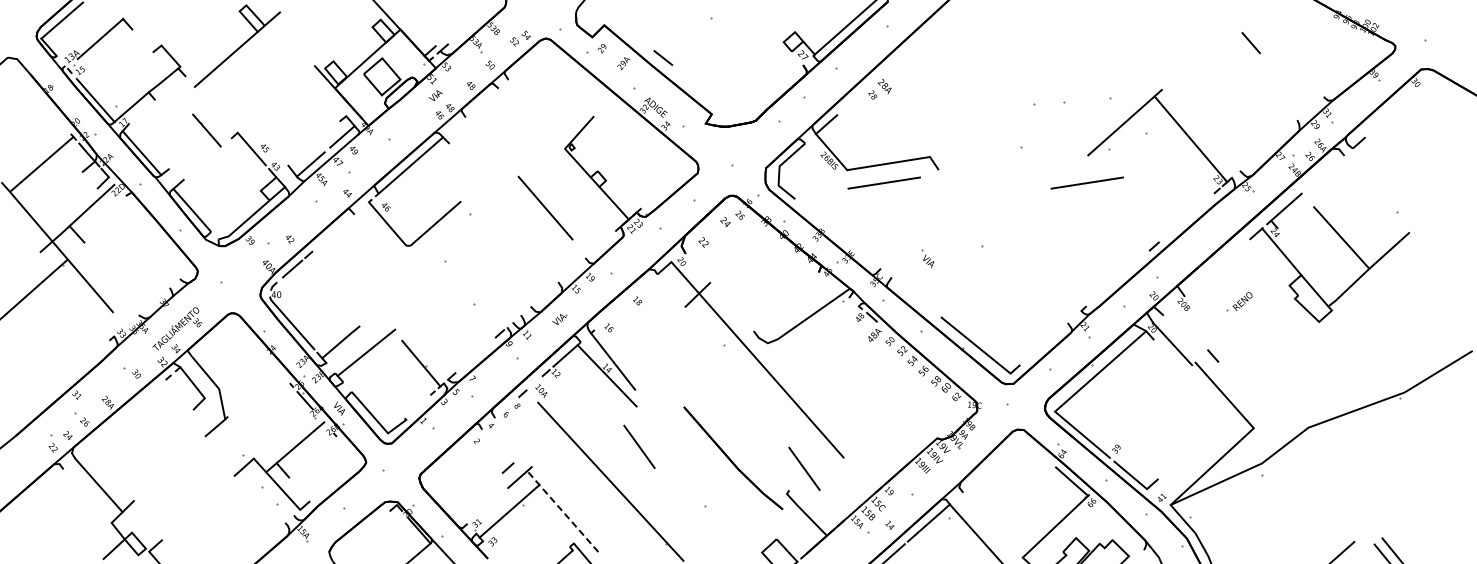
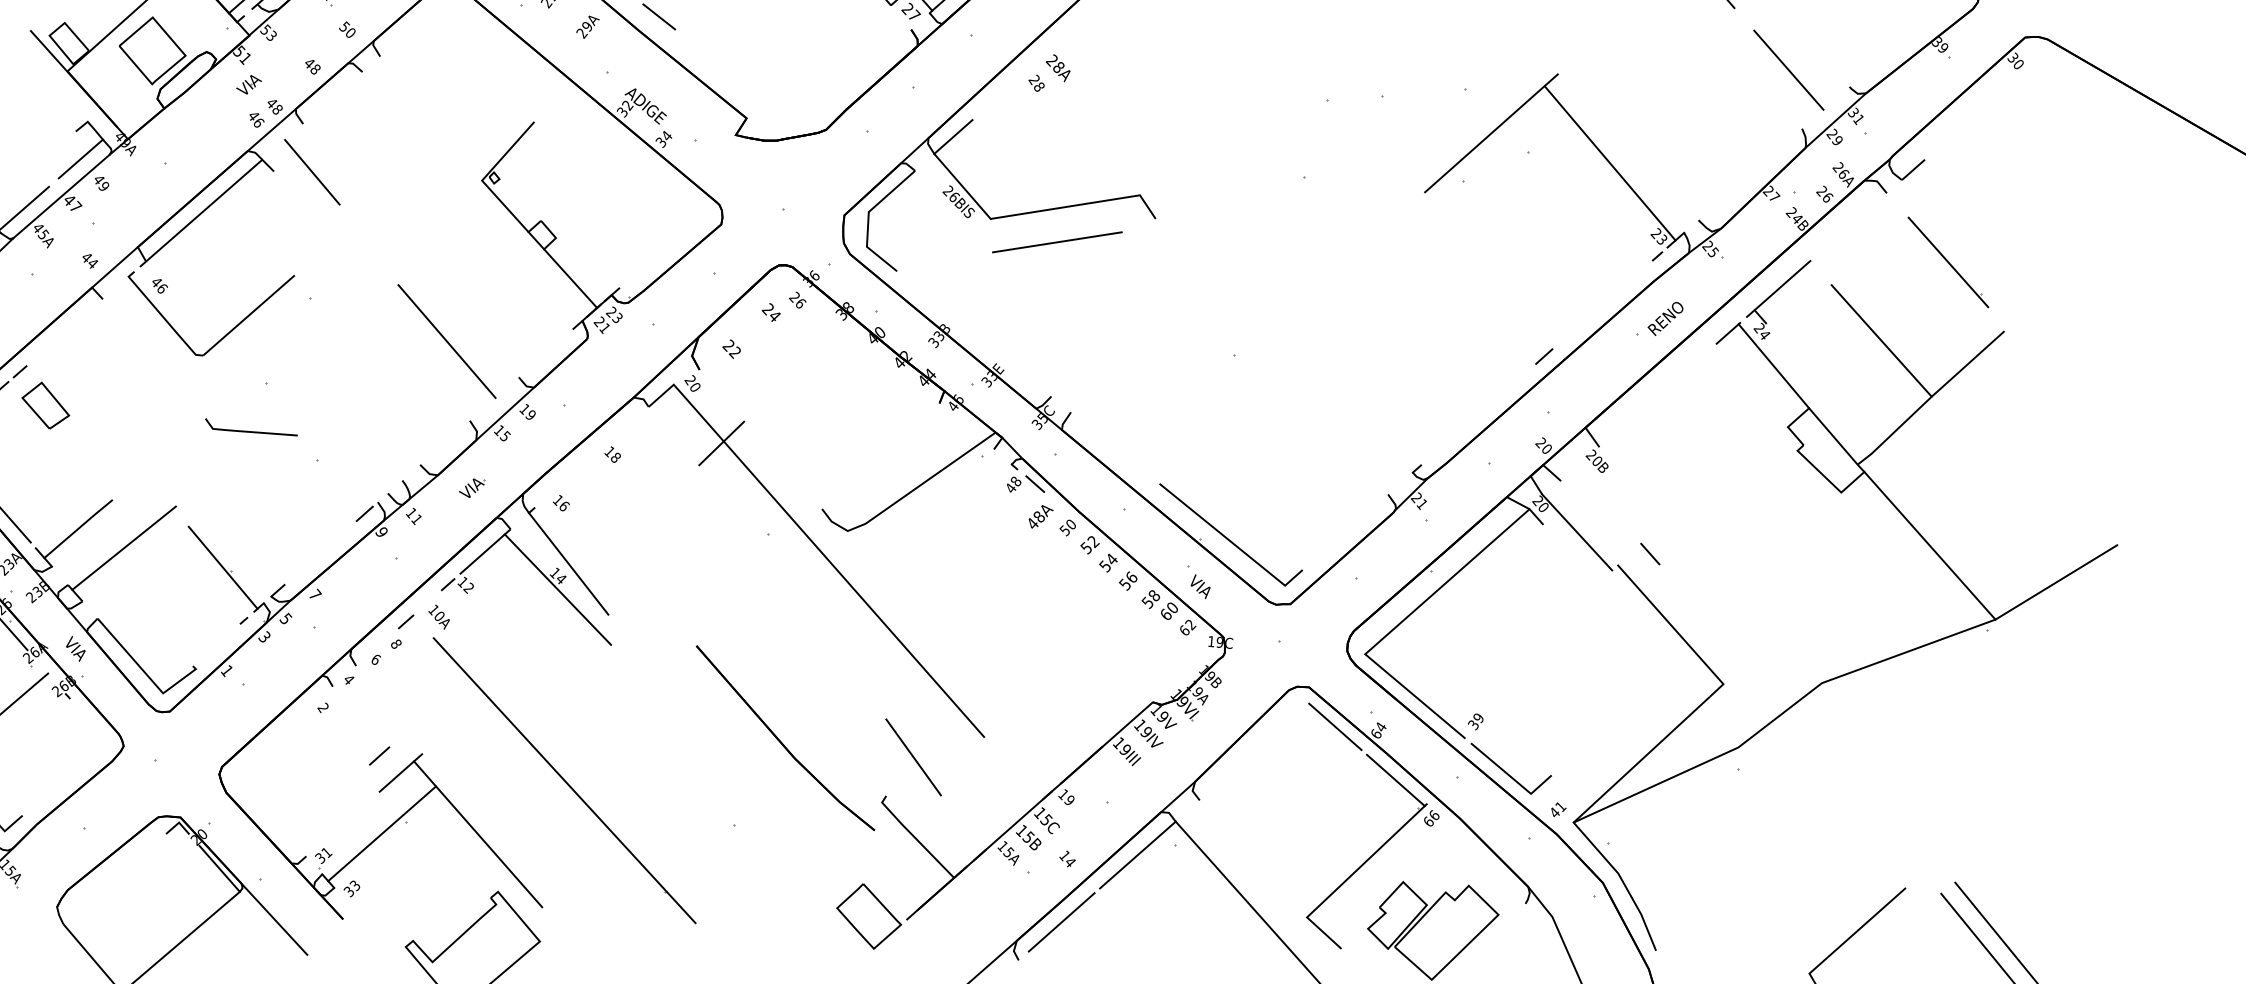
line: (1289, 87) -> (1787, 70), added
line: (470, 144) -> (311, 172), added
line: (1086, 182) -> (1421, 241), removed
line: (1378, 194) -> (1948, 262), added
line: (545, 207) -> (446, 340), moved
part: (927, 258) -> (1198, 581), moved
part: (322, 273) -> (44, 405), added
curve: (436, 287) -> (250, 430), added
part: (1239, 301) -> (1659, 318), moved
line: (1368, 351) -> (1930, 545), added
line: (639, 446) -> (616, 717), removed
line: (1038, 451) -> (1335, 726), added
line: (562, 511) -> (477, 834), dashed -> solid

